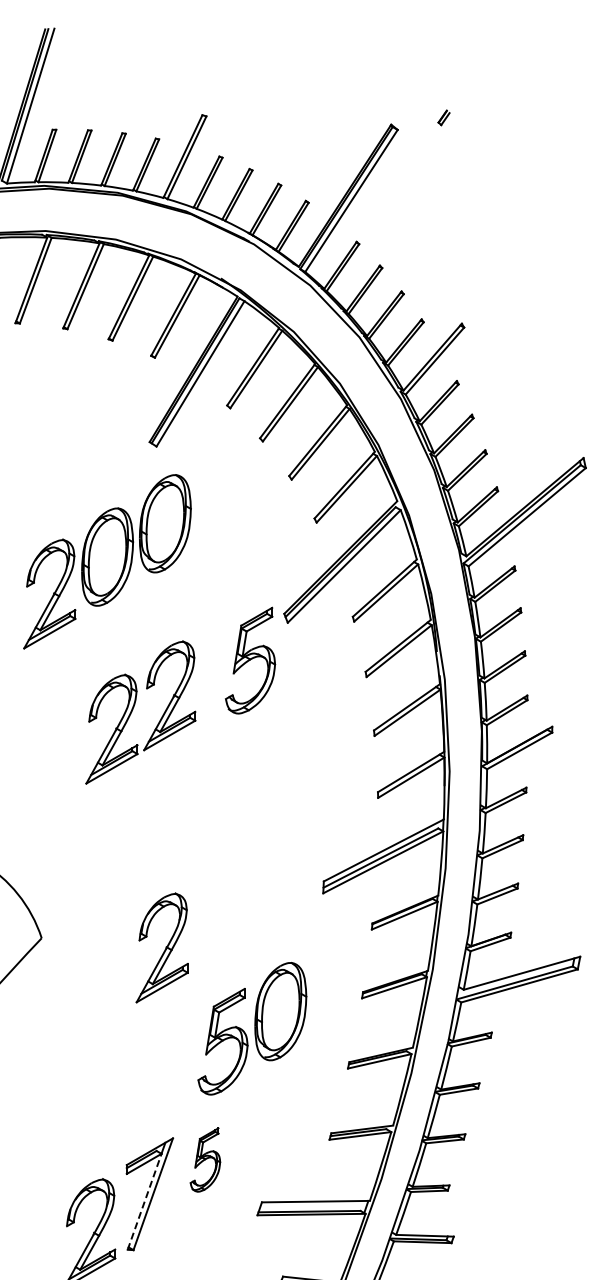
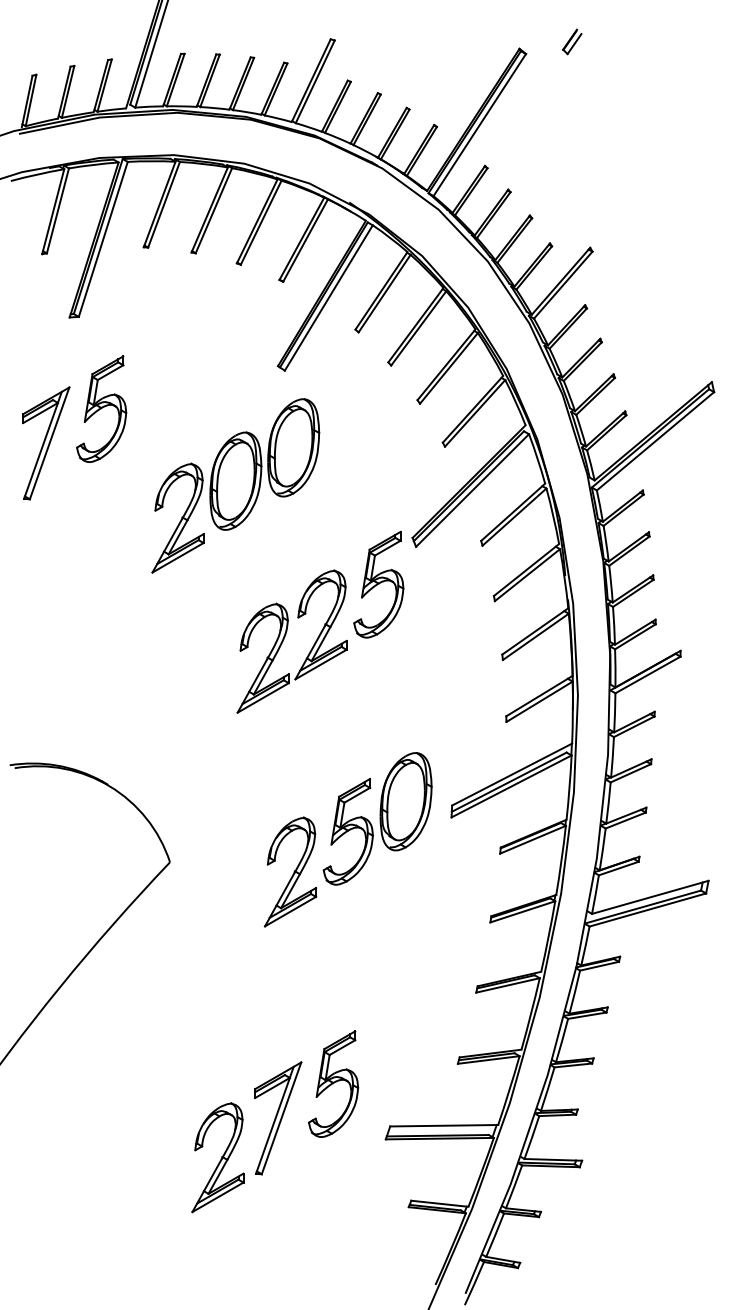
part: (444, 117) -> (572, 41), size x1.67
part: (134, 708) -> (285, 637), moved
part: (252, 1028) -> (377, 818), moved
part: (205, 1159) -> (333, 1083), size x1.67
line: (144, 1201) -> (272, 1125), dashed -> solid

